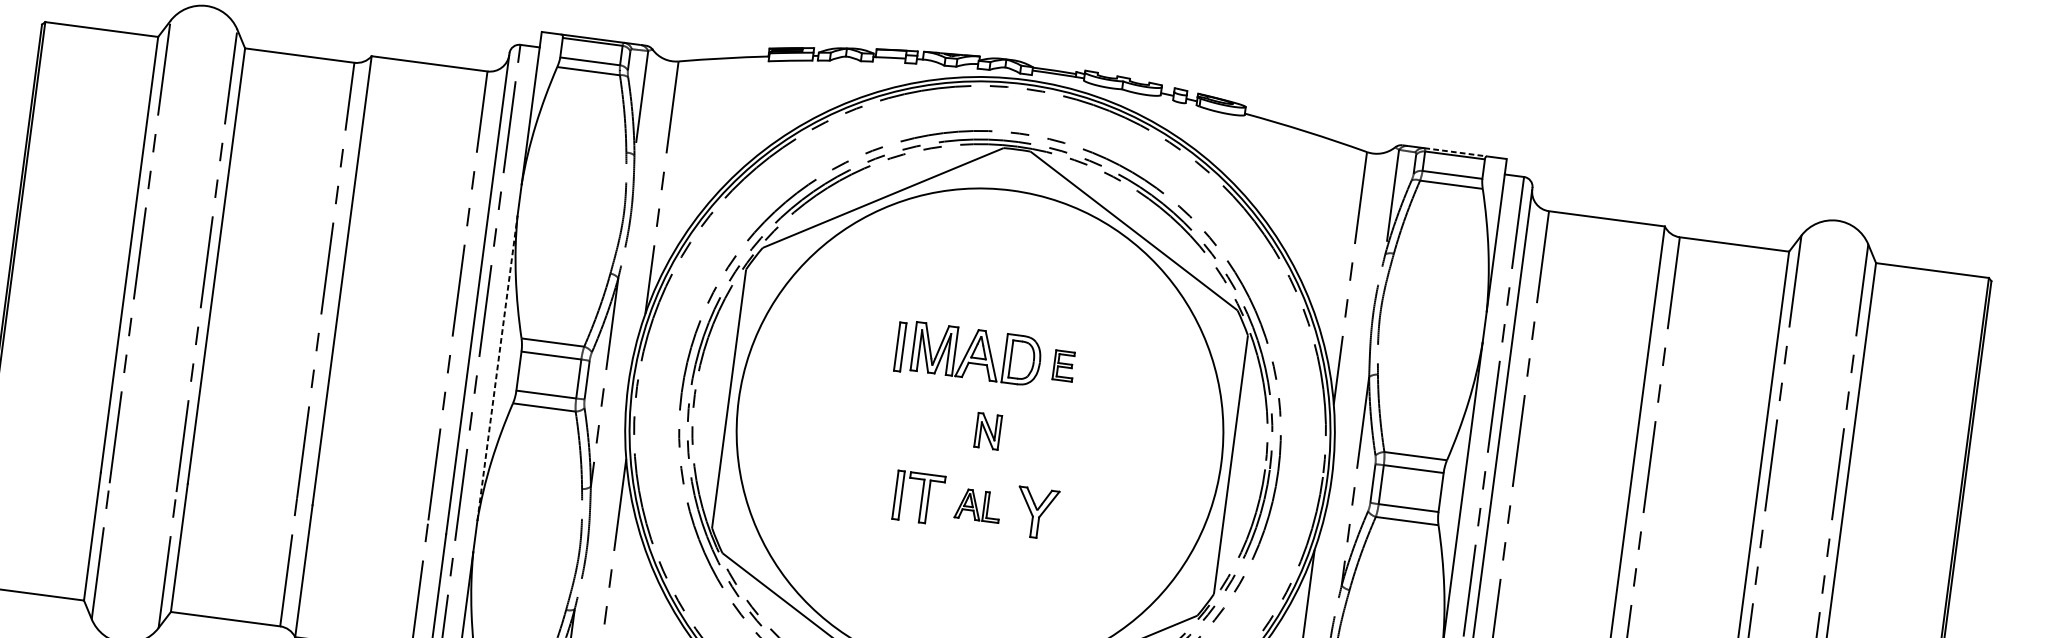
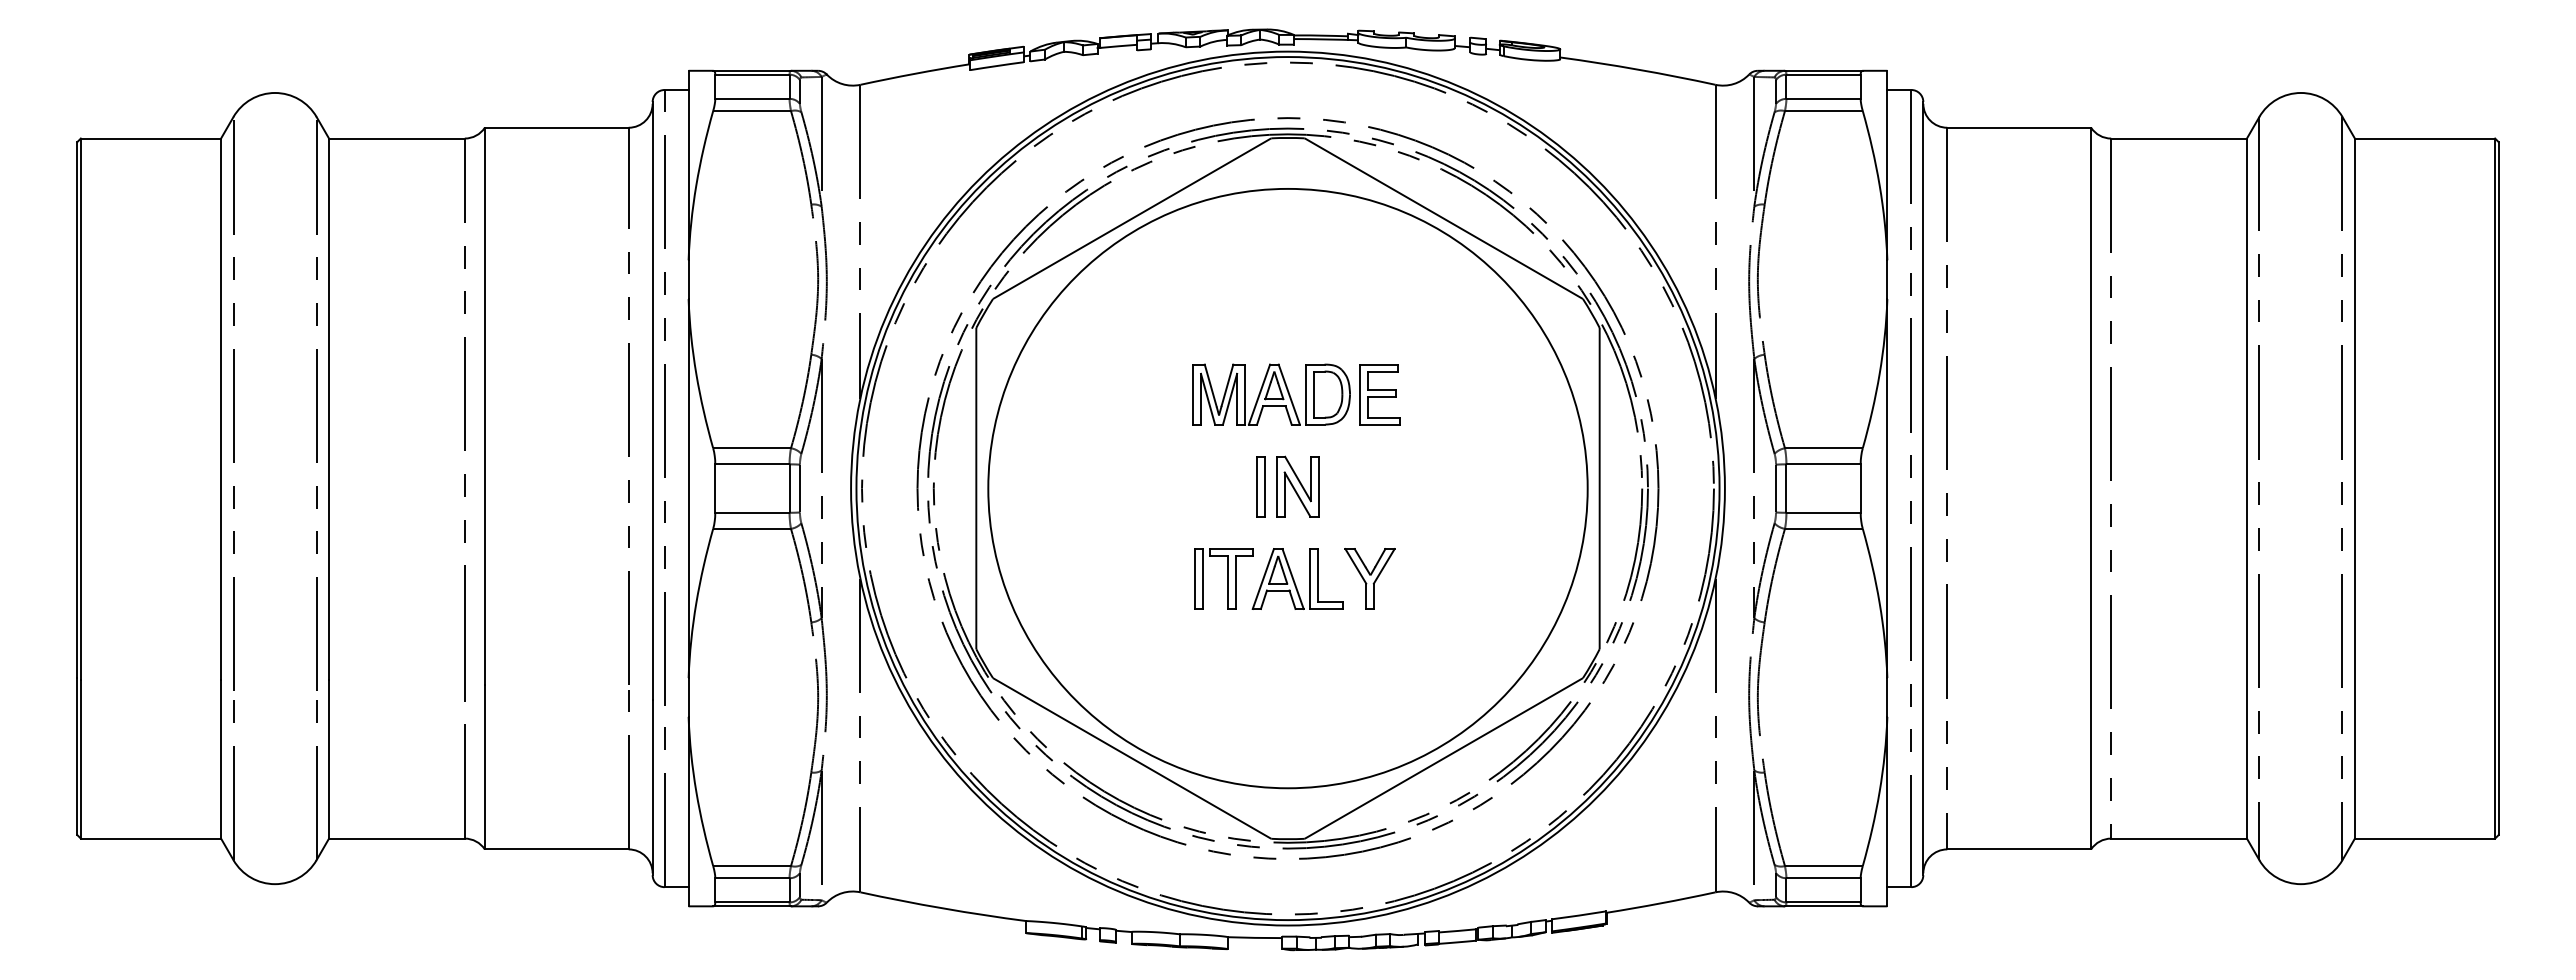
line: (1455, 152) -> (1823, 70), dashed -> solid
part: (899, 346) -> (1260, 486), moved
part: (1063, 365) -> (1379, 394), size x1.67
line: (497, 368) -> (688, 488), dashed -> solid
part: (987, 431) -> (1297, 486), size x1.43
part: (978, 505) -> (1297, 578), size x1.67

